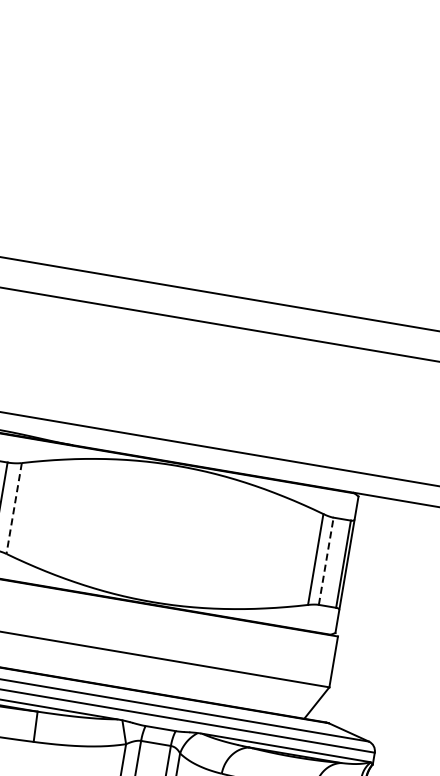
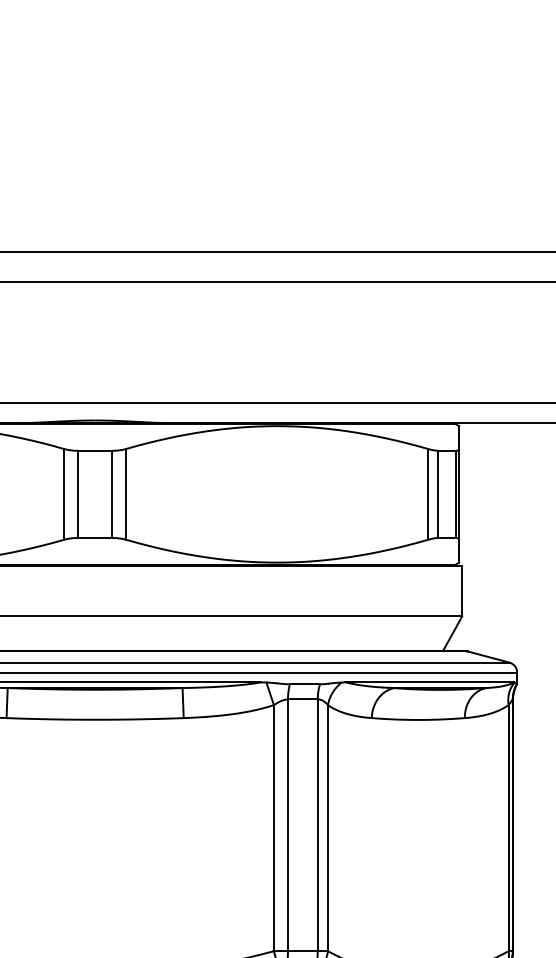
line: (14, 508) -> (126, 494), dashed -> solid
line: (326, 561) -> (438, 494), dashed -> solid

